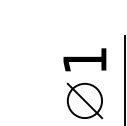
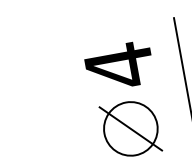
text: (84, 60) -> (118, 66), 1 -> 4

